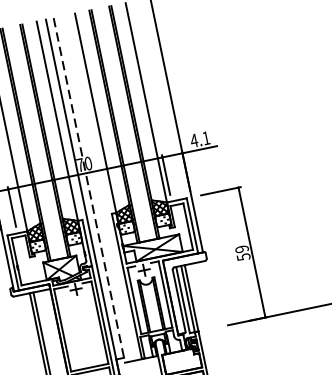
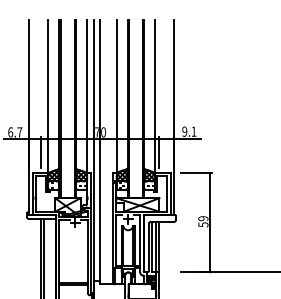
text: (193, 140) -> (184, 131), 4.1 -> 9.1
line: (89, 190) -> (100, 152), dashed -> solid

